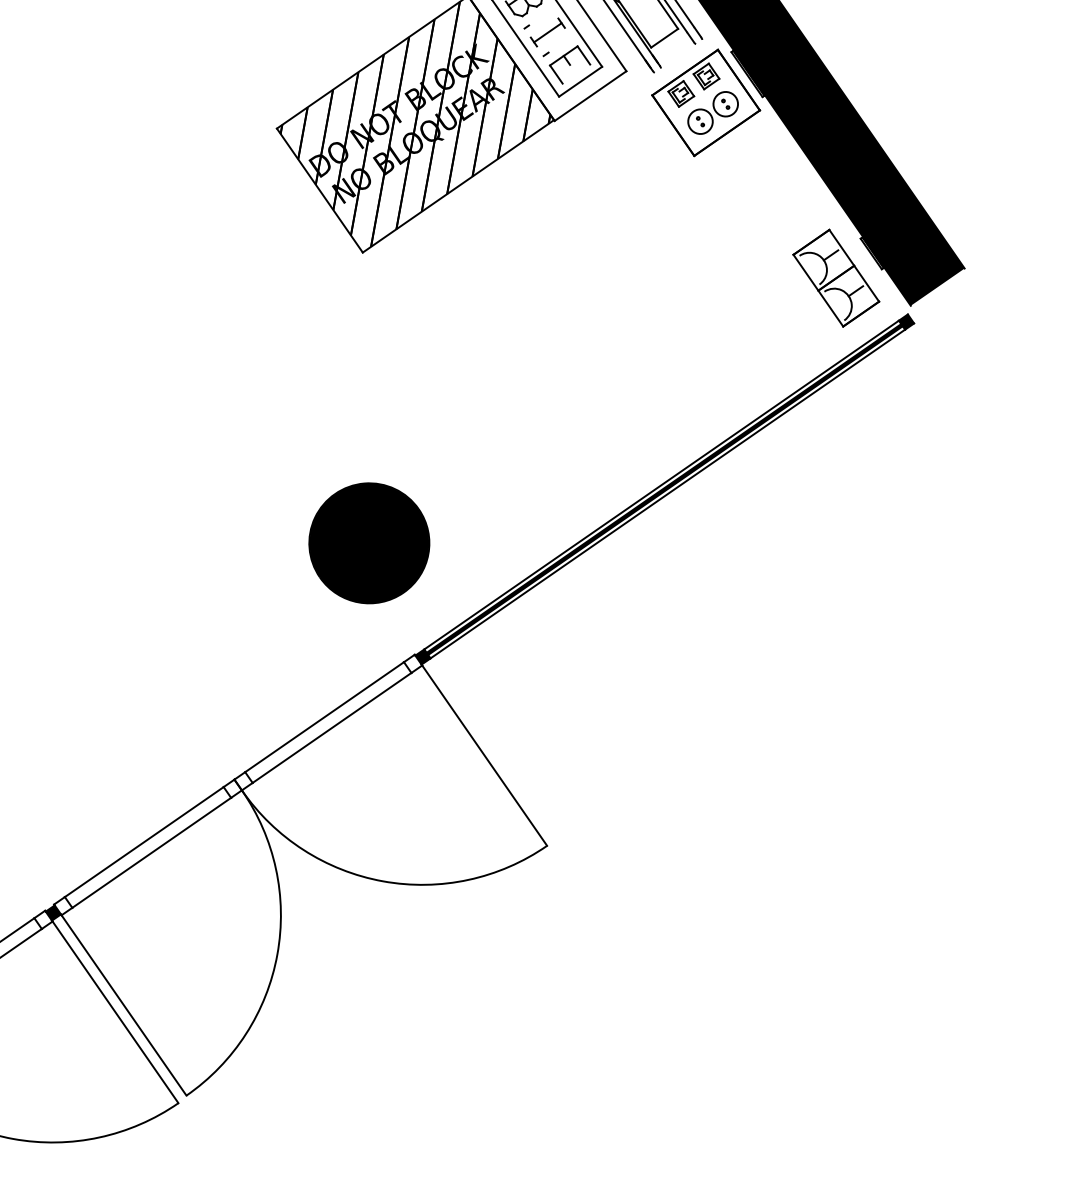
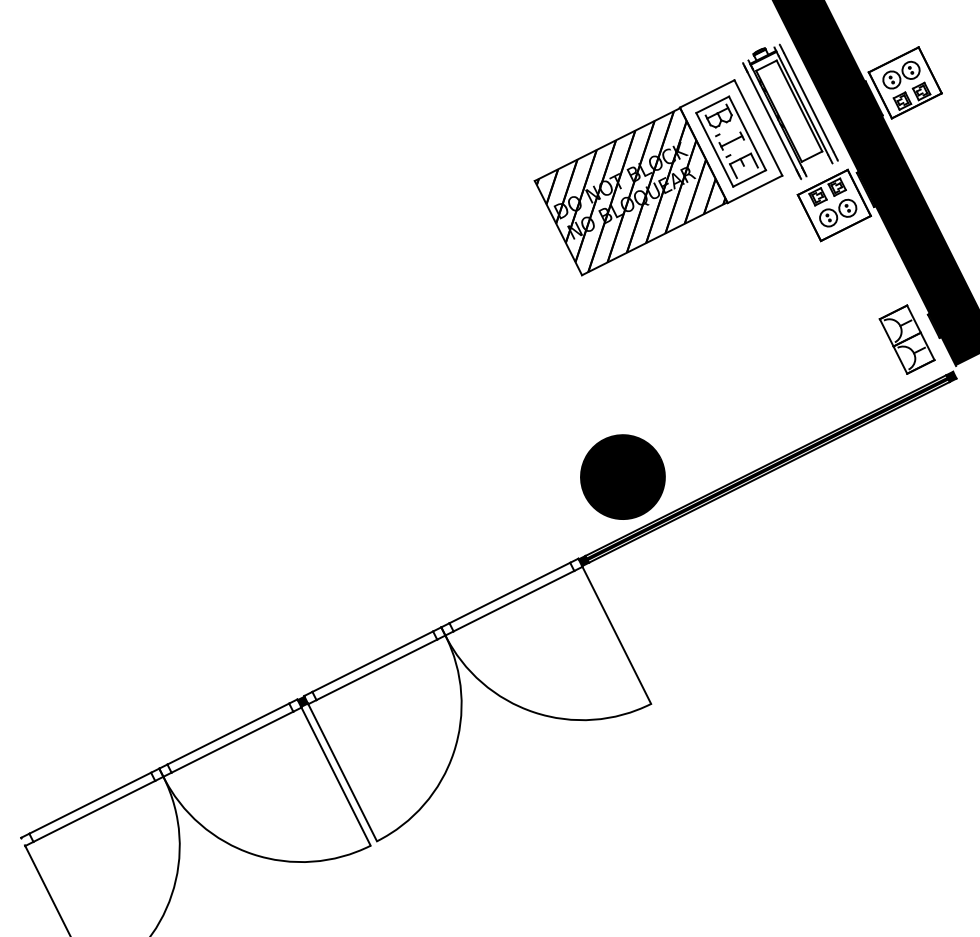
part: (368, 542) -> (622, 476), moved

